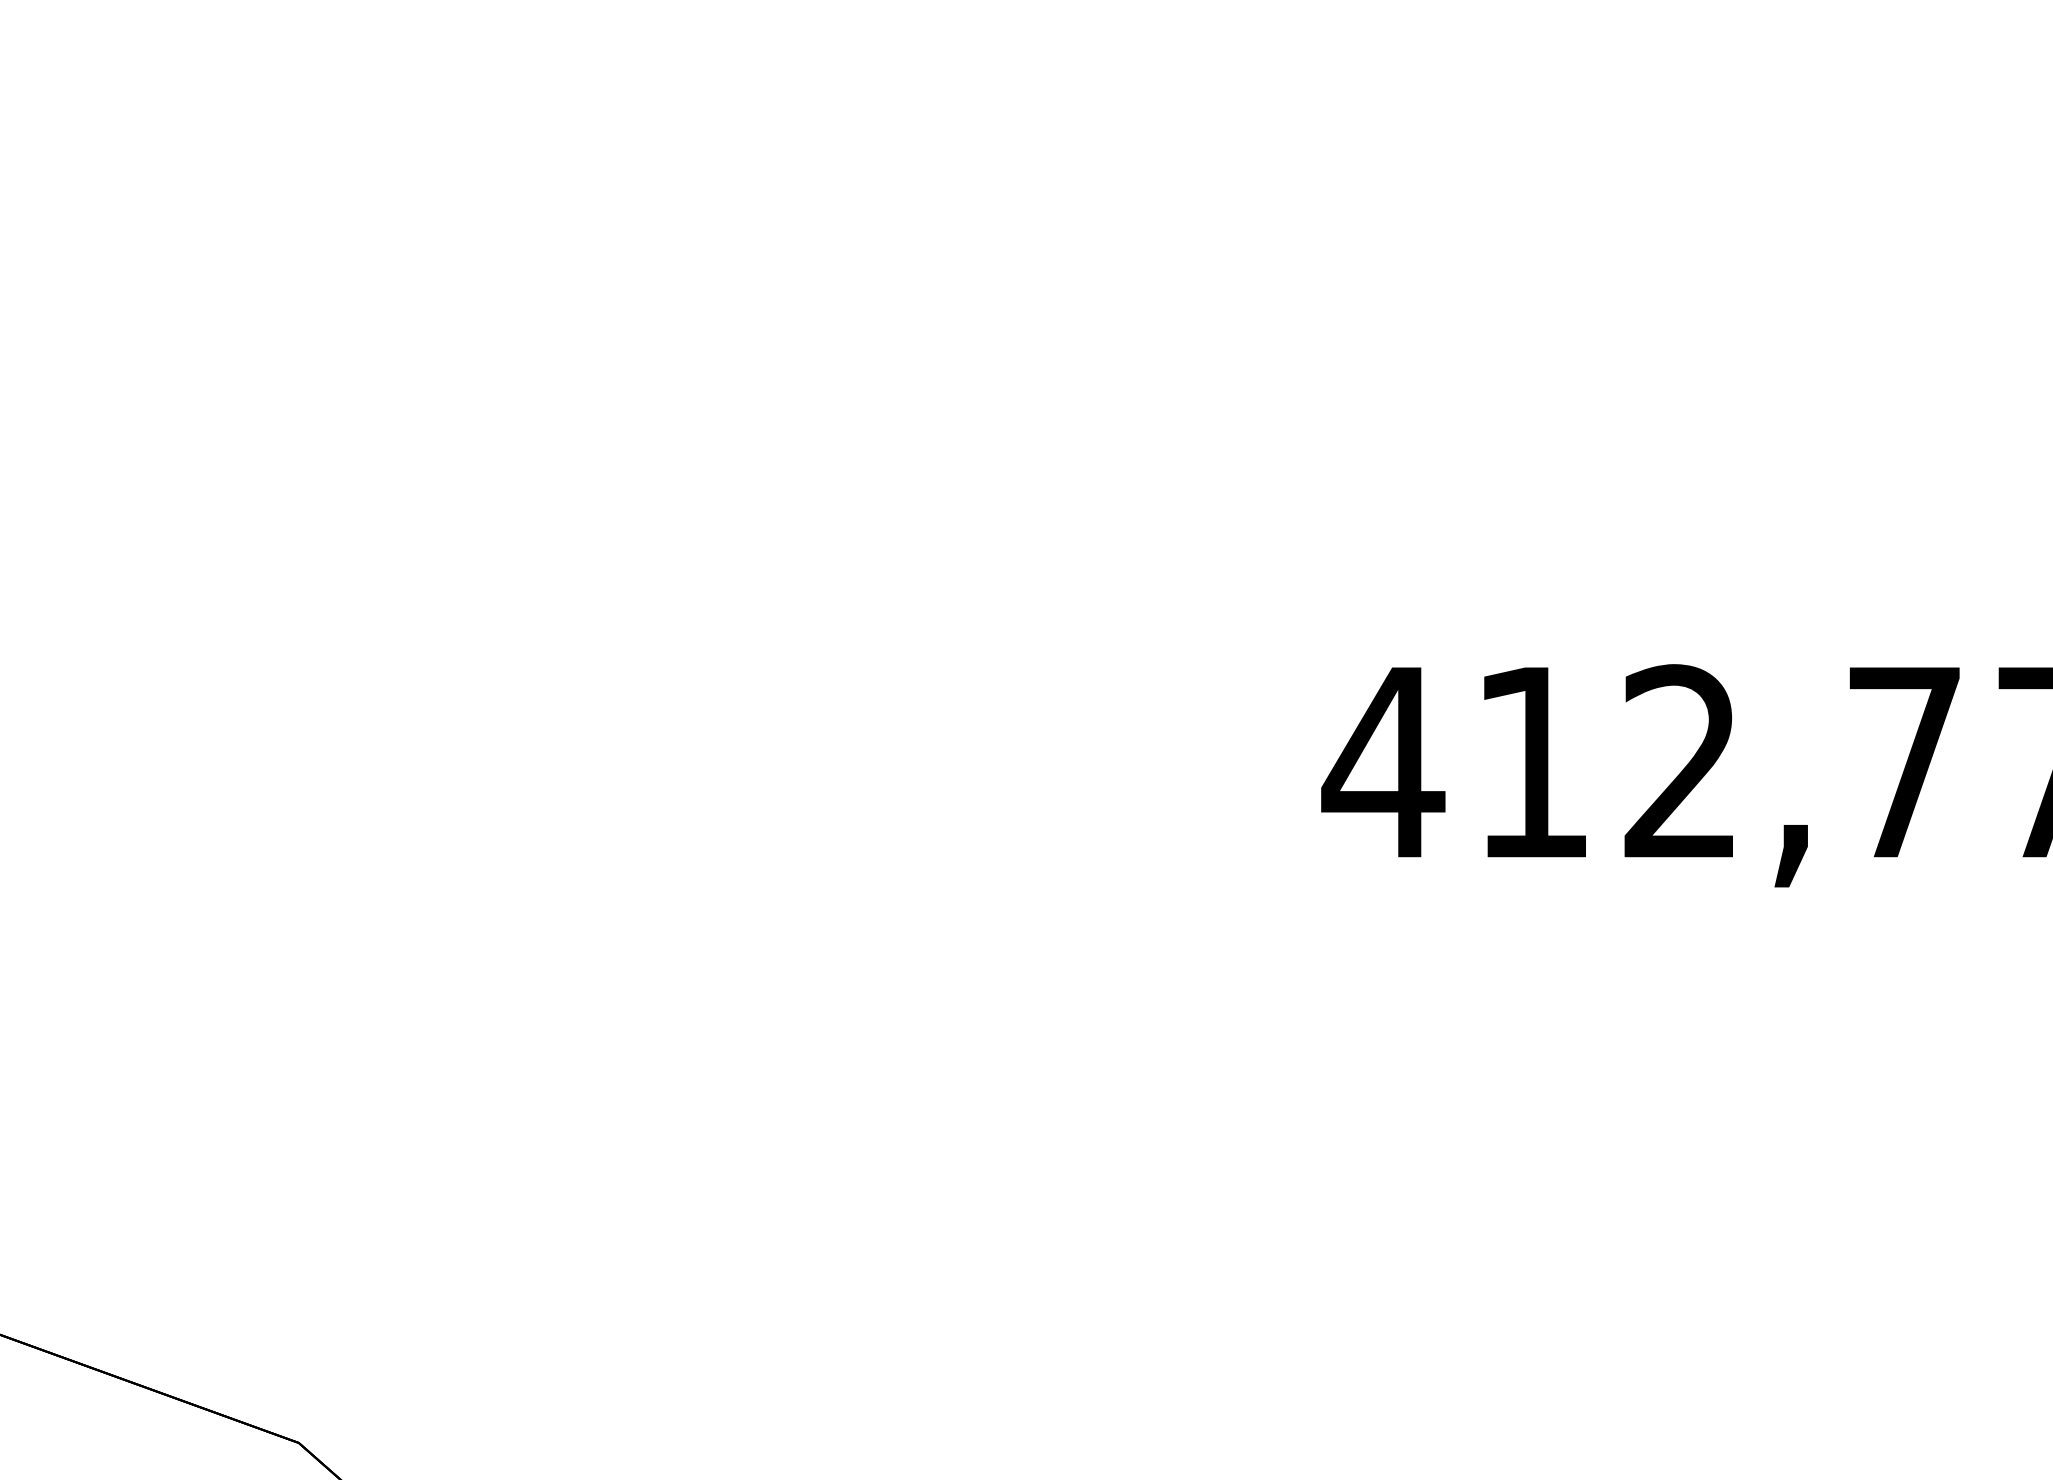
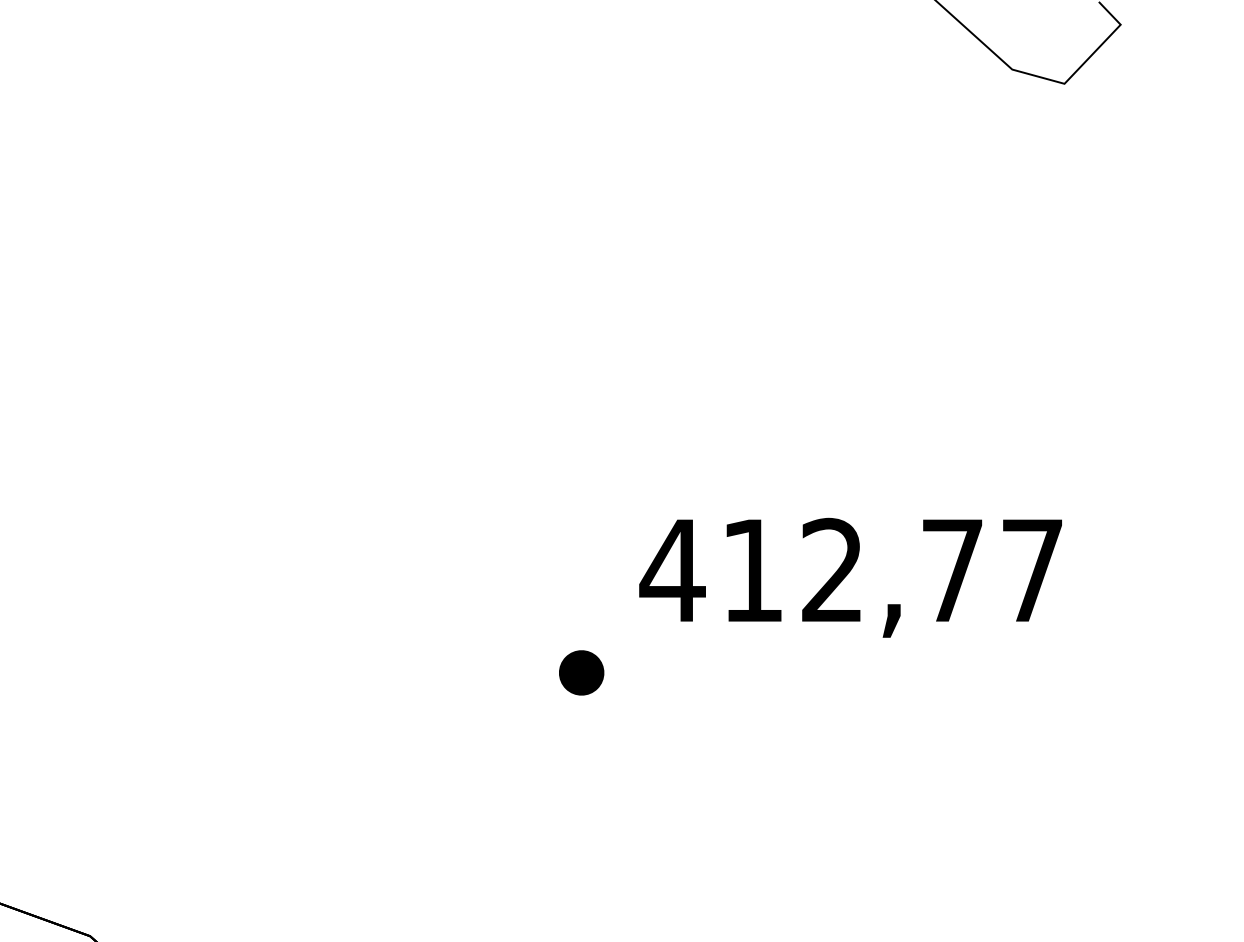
part: (1213, 952) -> (581, 672), added

